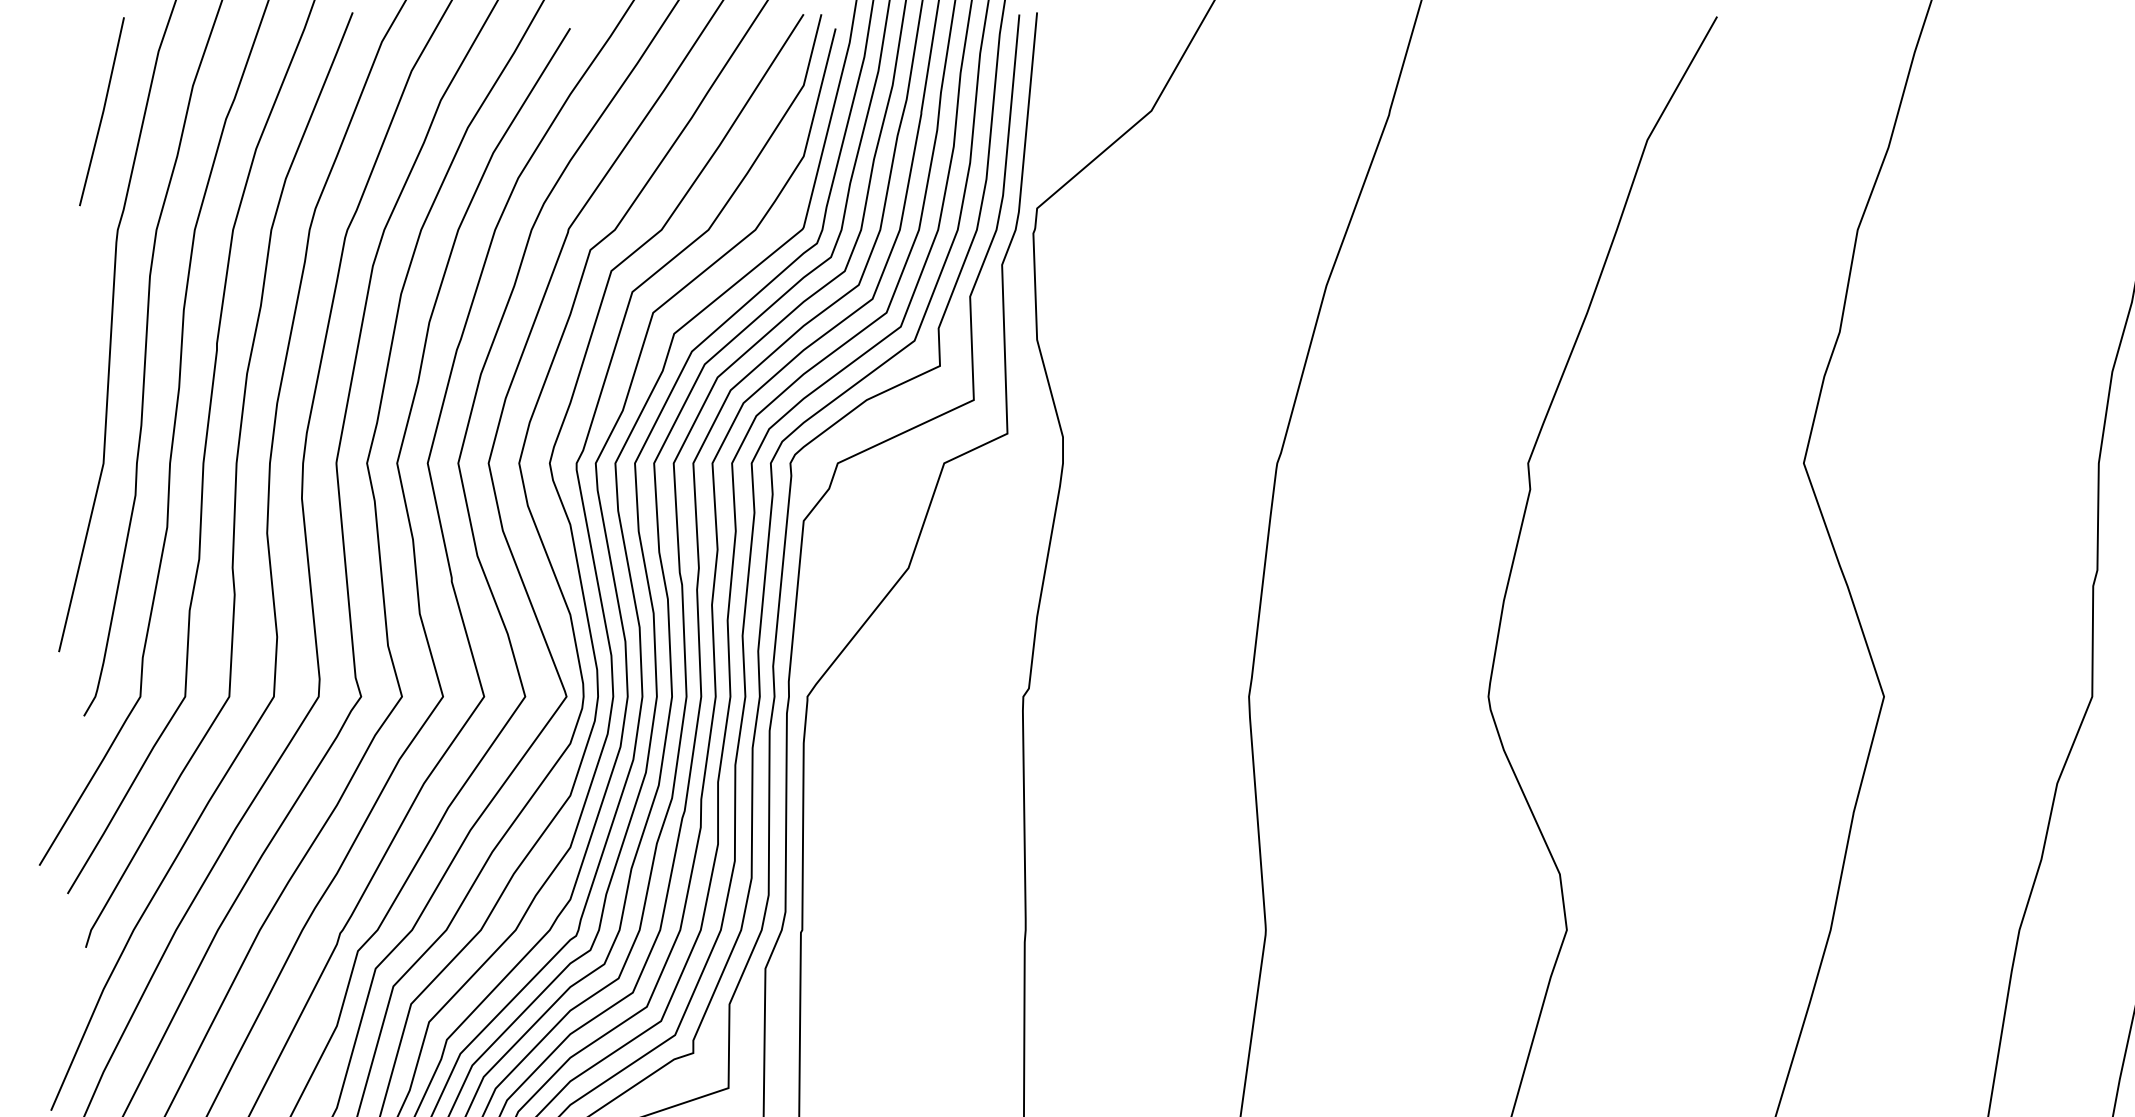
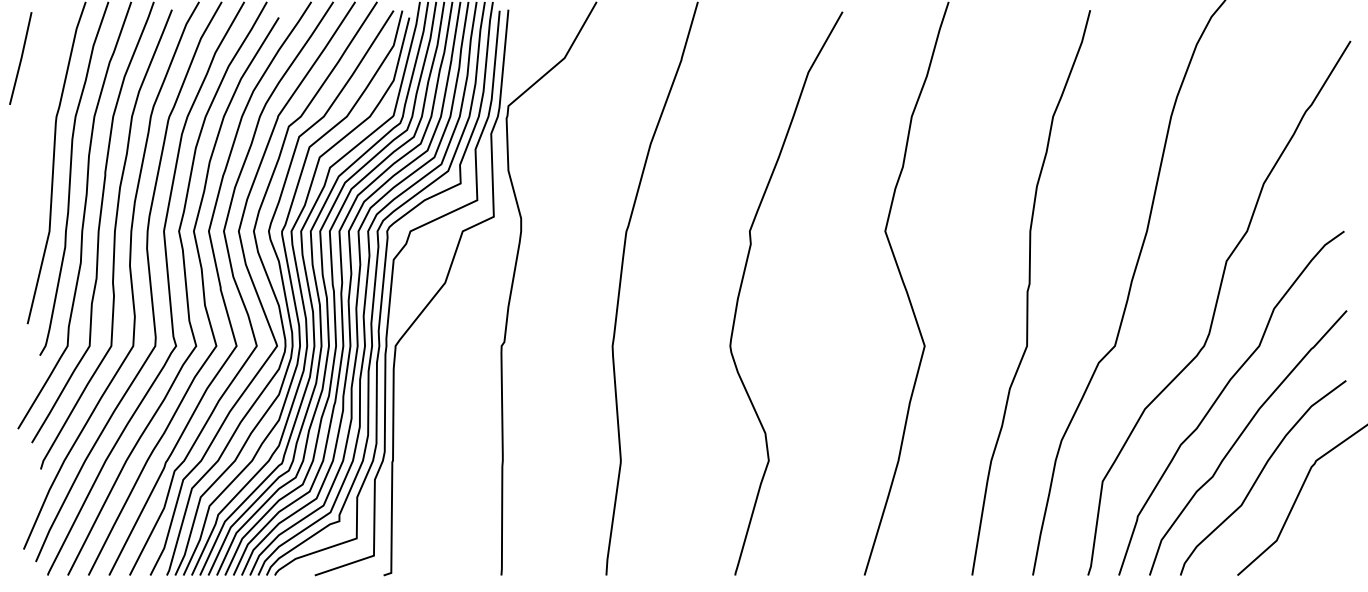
line: (101, 111) -> (20, 58), moved

